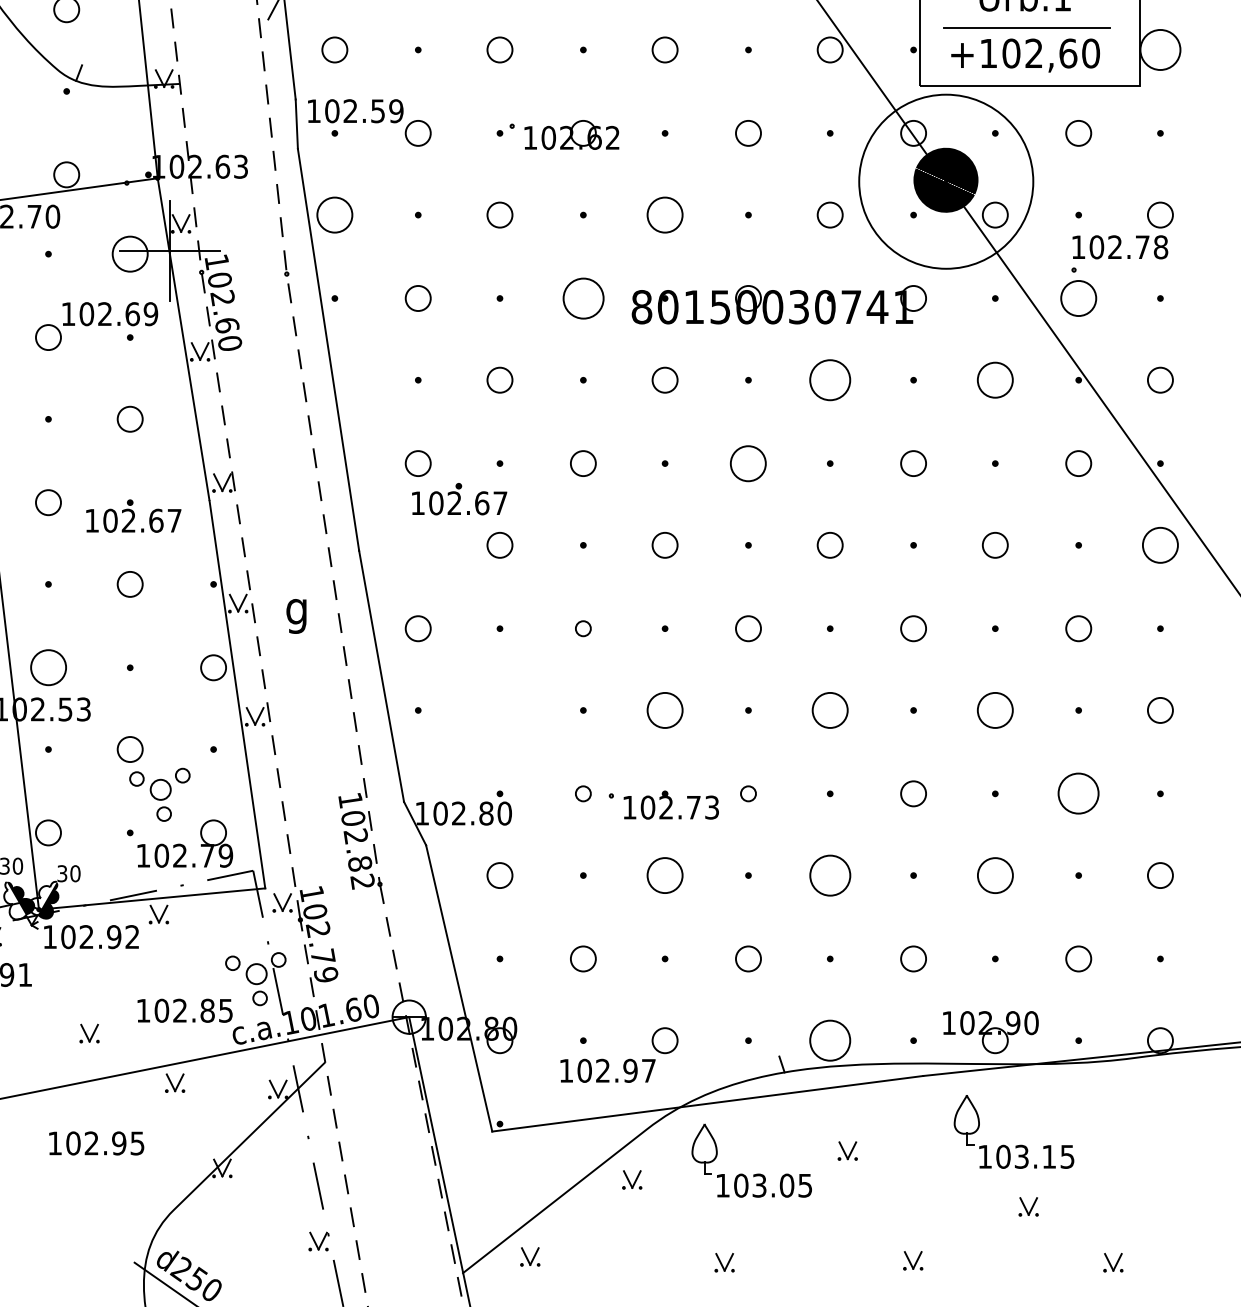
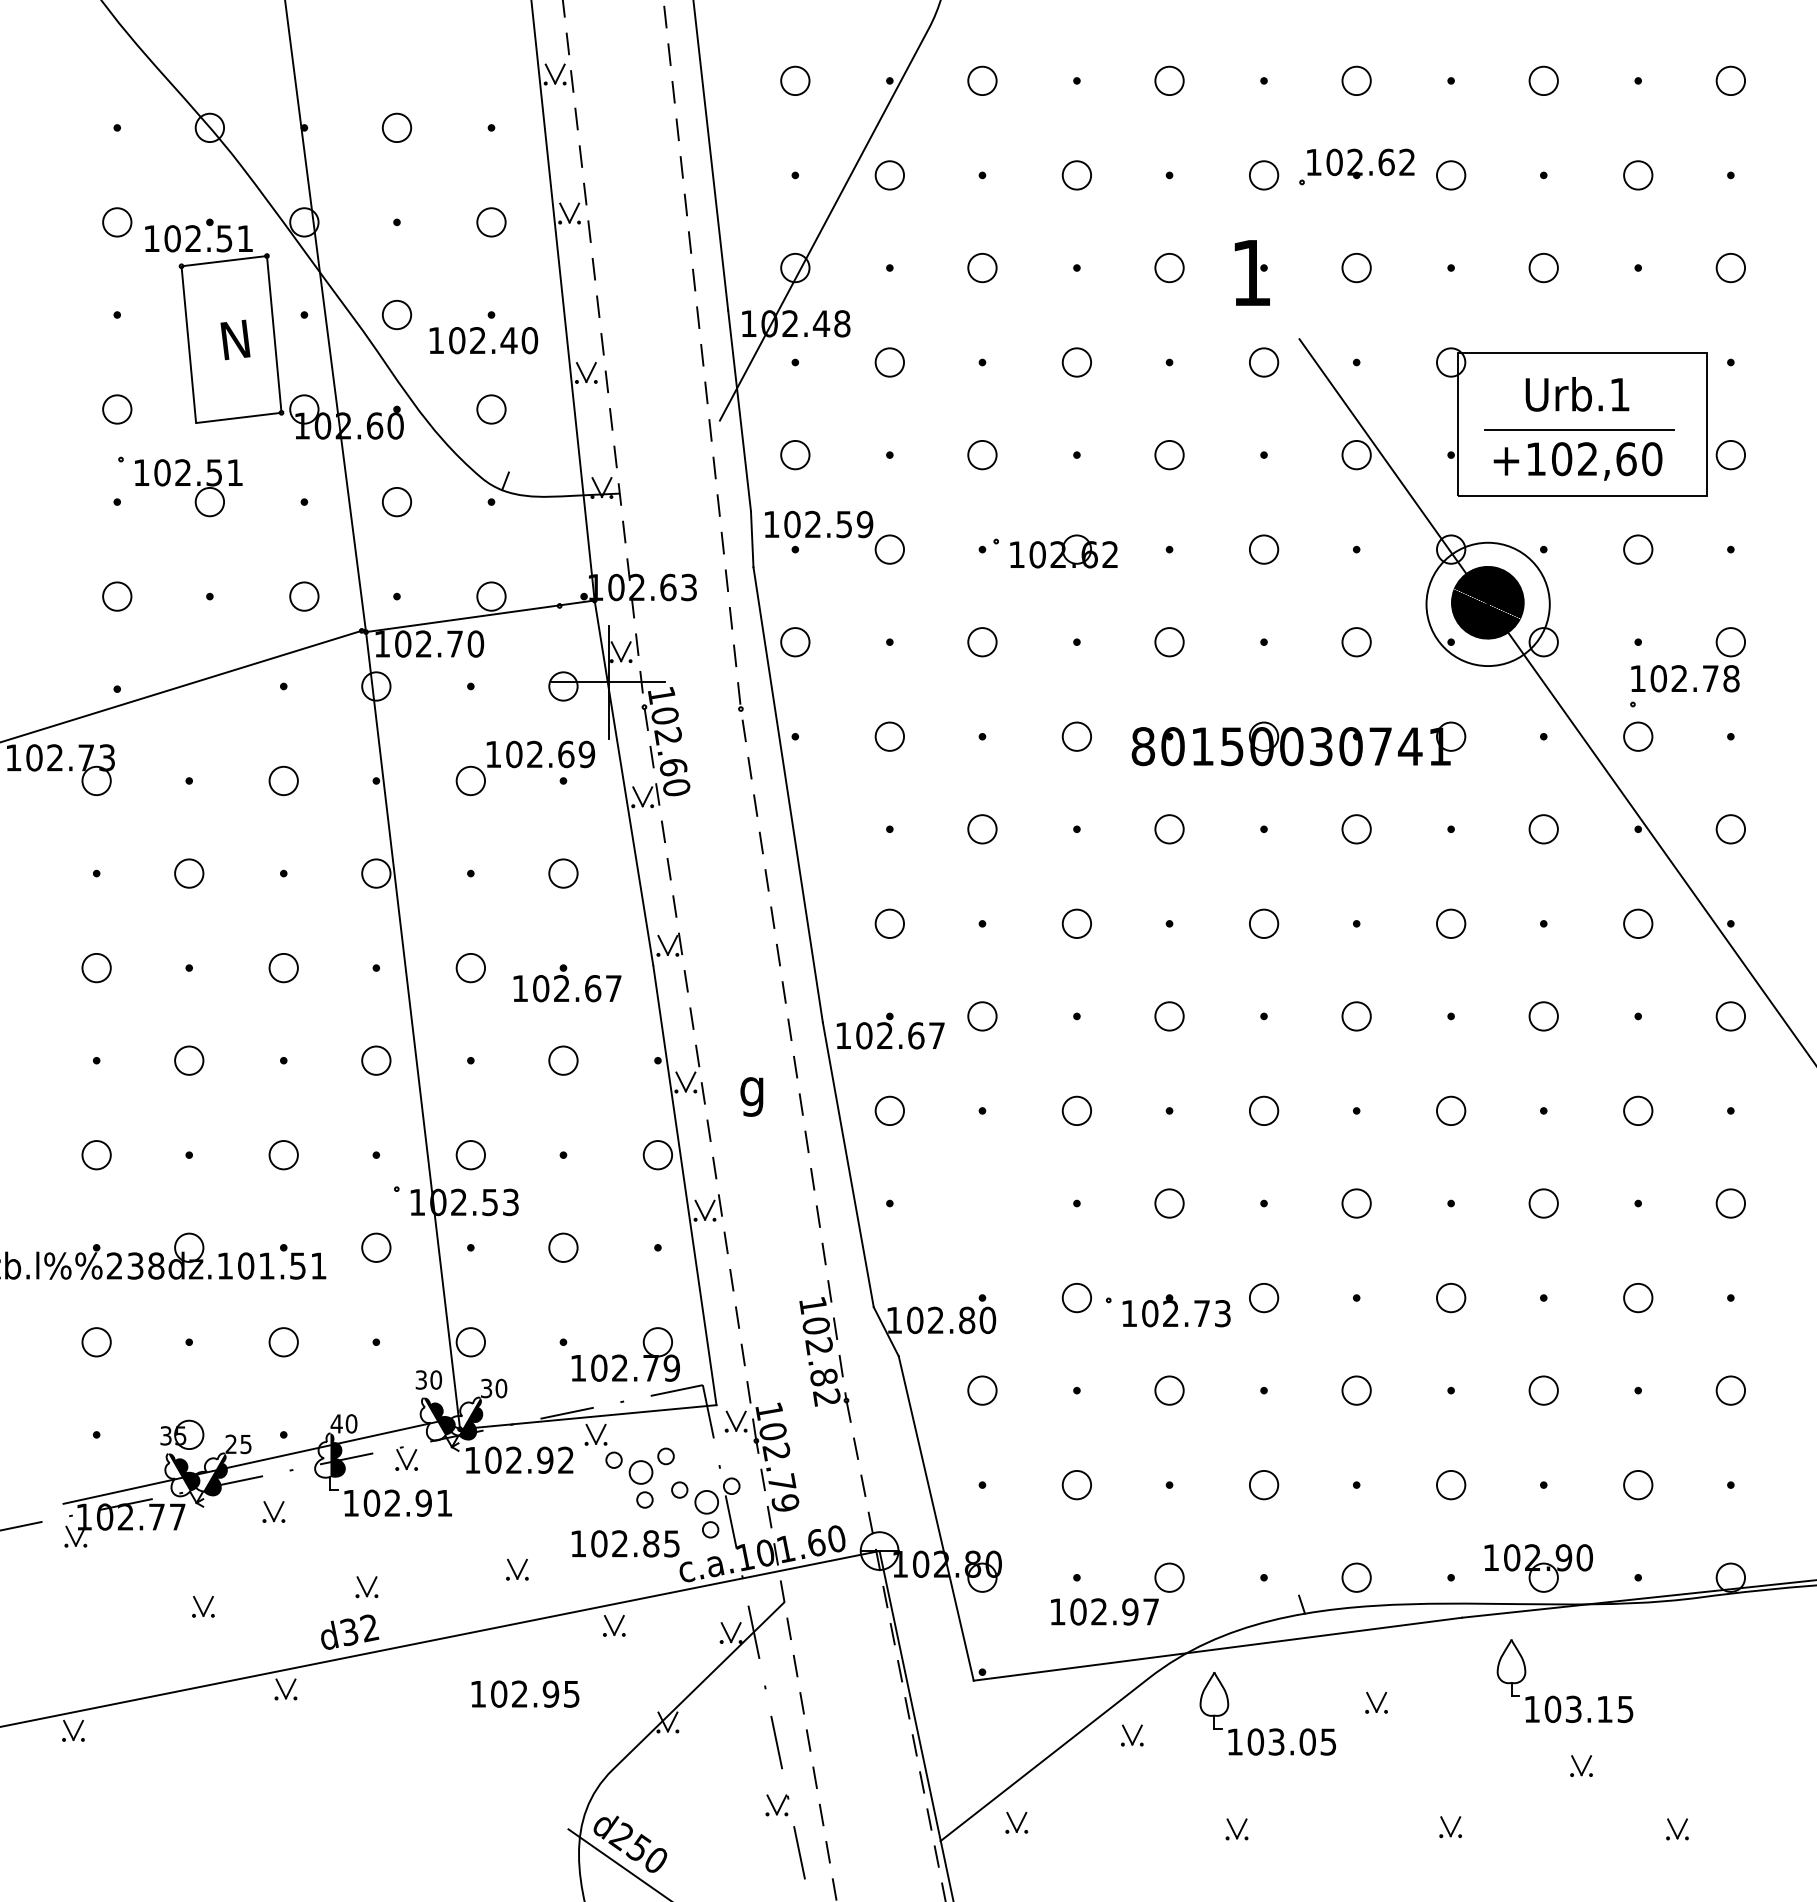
circle: (1160, 49) -> (1730, 454), size x0.62
circle: (945, 181) -> (1487, 604), size x0.62
circle: (334, 215) -> (795, 642), size x0.71
circle: (665, 215) -> (1169, 642), size x0.71
circle: (130, 254) -> (563, 686), size x0.71
circle: (582, 298) -> (1076, 736), size x0.62
circle: (1078, 298) -> (1638, 736), size x0.71
circle: (830, 380) -> (1356, 829), size x0.62
circle: (995, 380) -> (1543, 829), size x0.71
circle: (748, 463) -> (1264, 923), size x0.71
text: (459, 498) -> (890, 1030), moved
circle: (1160, 545) -> (1730, 1016), size x0.71
circle: (582, 628) -> (1076, 1110), size x1.67
circle: (48, 668) -> (470, 1155), size x0.71
circle: (665, 710) -> (1169, 1203), size x0.71
circle: (830, 710) -> (1356, 1203), size x0.71
circle: (995, 710) -> (1543, 1203), size x0.71
circle: (582, 793) -> (1076, 1297), size x1.67
circle: (748, 793) -> (1263, 1297), size x1.67
part: (159, 794) -> (639, 1477), moved
circle: (1078, 794) -> (1638, 1298), size x0.62
circle: (665, 875) -> (1169, 1390), size x0.71
circle: (830, 875) -> (1356, 1390), size x0.62
circle: (995, 875) -> (1543, 1390), size x0.71
circle: (830, 1040) -> (1356, 1577), size x0.62

